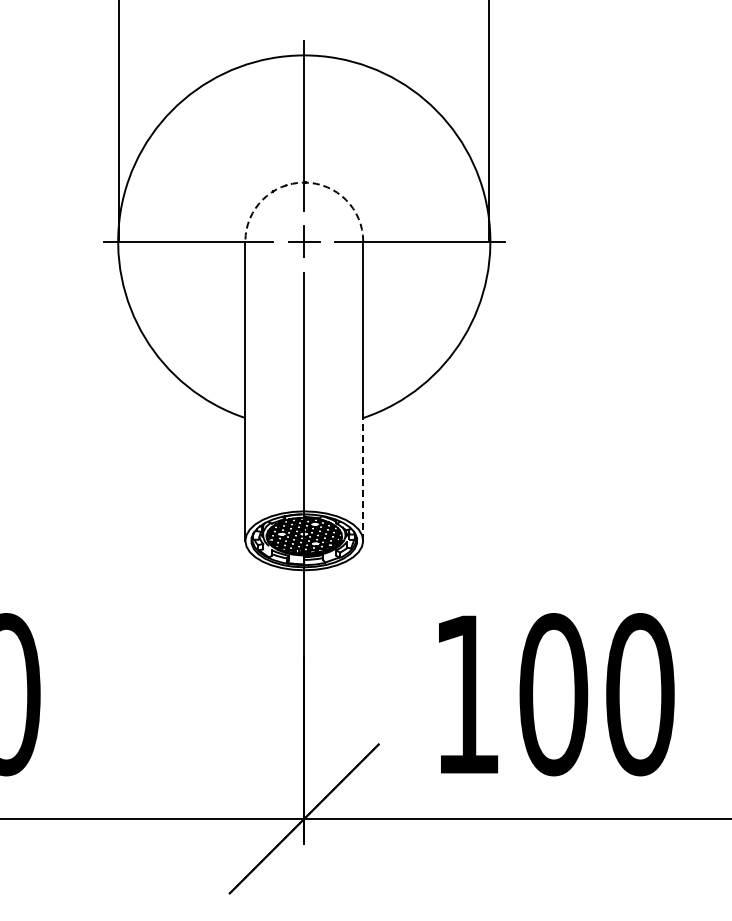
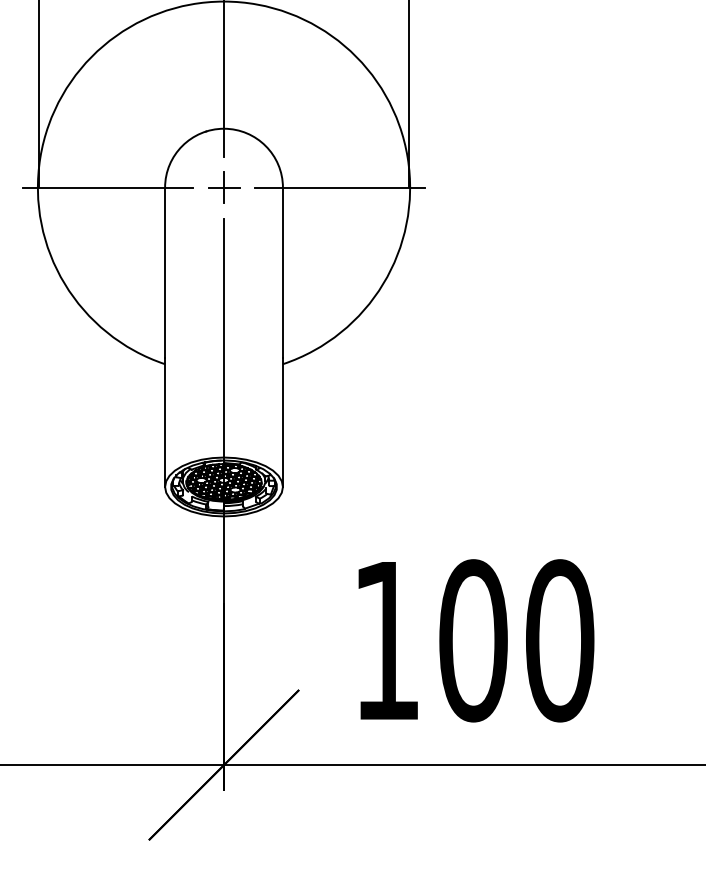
arc: (304, 182) -> (224, 128), dashed -> solid
line: (363, 475) -> (283, 421), dashed -> solid

